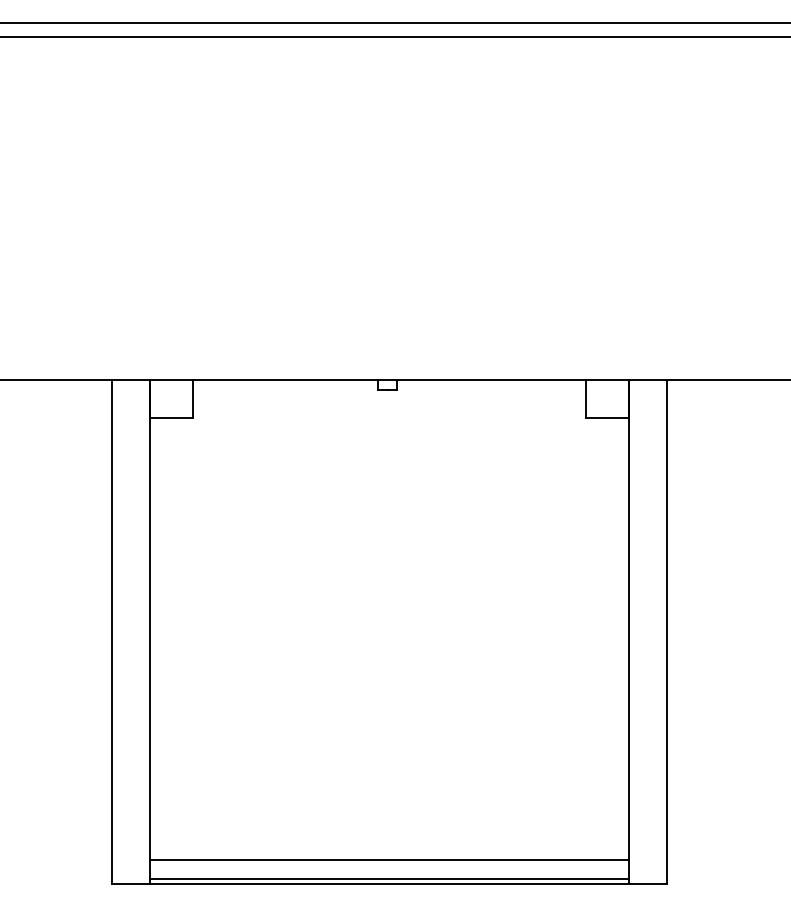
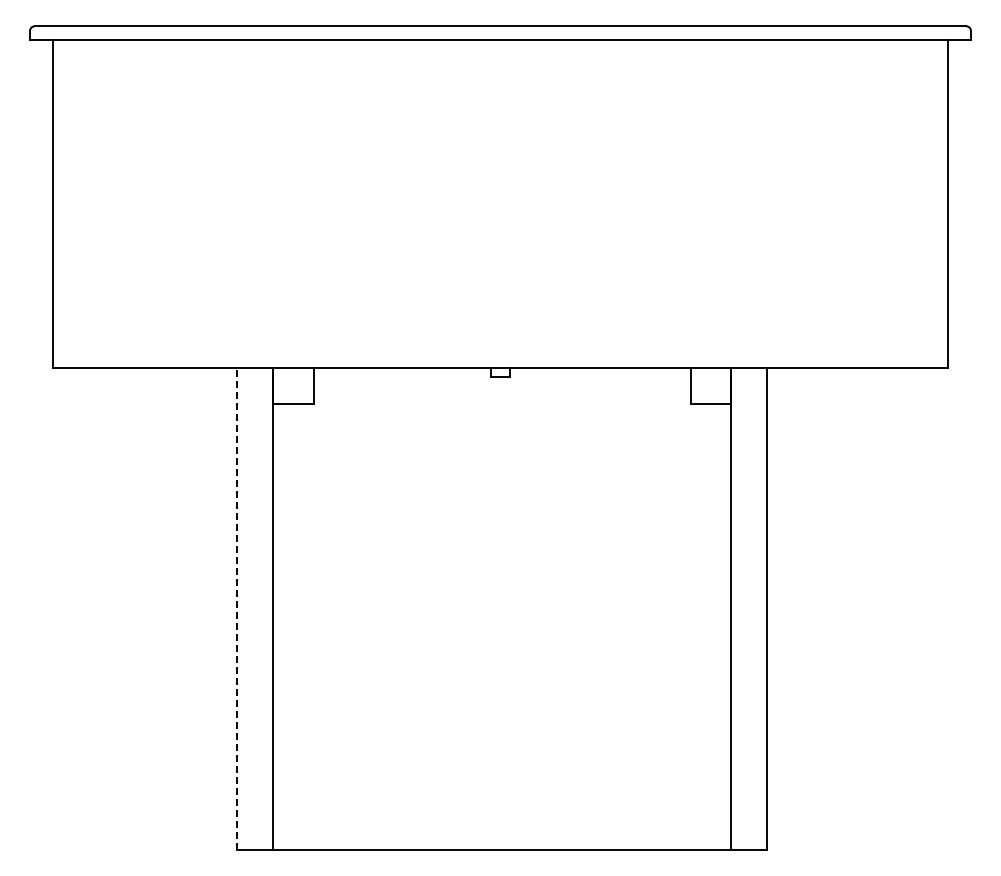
line: (112, 631) -> (237, 608), solid -> dashed
line: (389, 860) -> (502, 827), removed
line: (389, 879) -> (502, 845), removed

